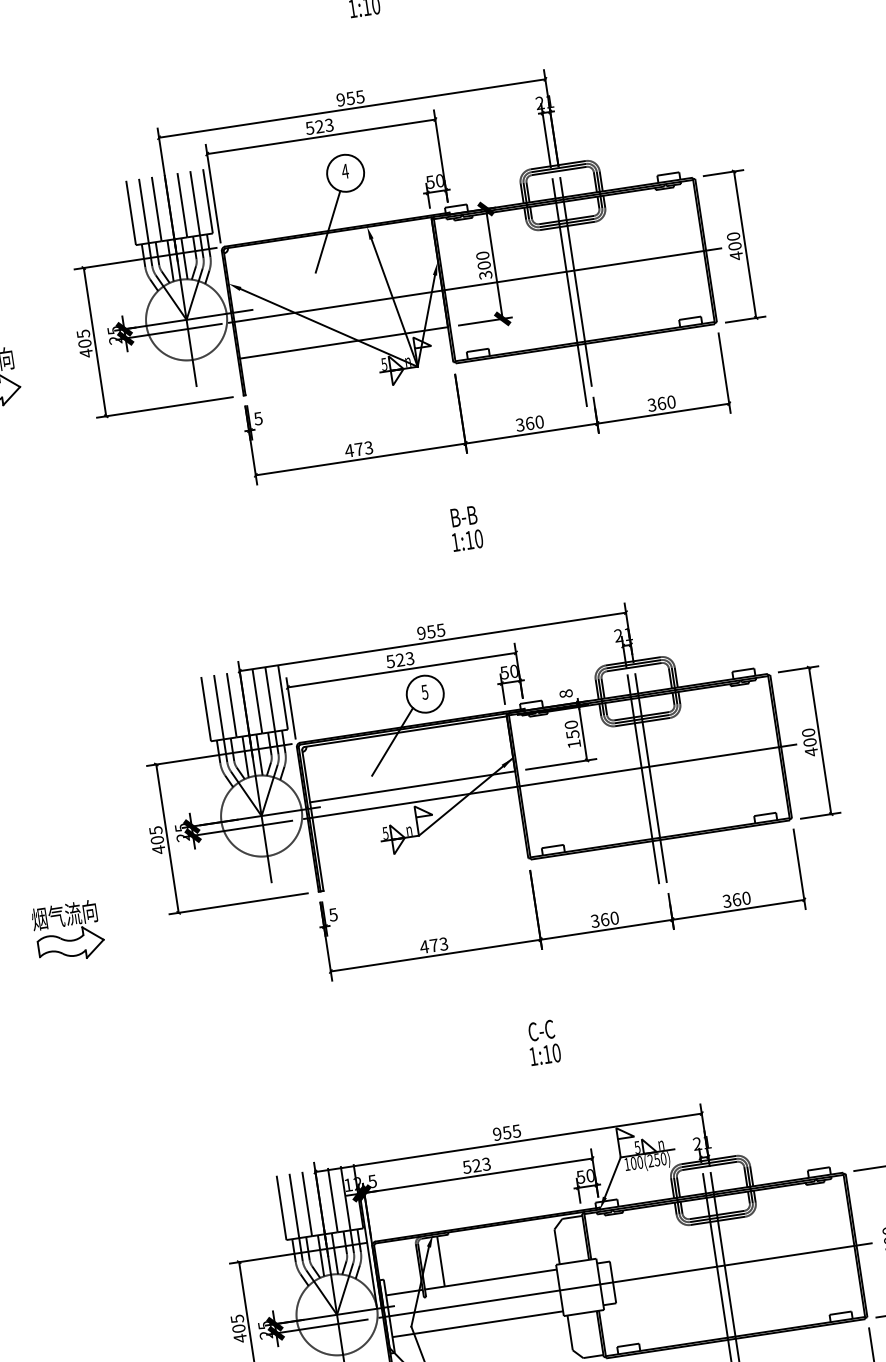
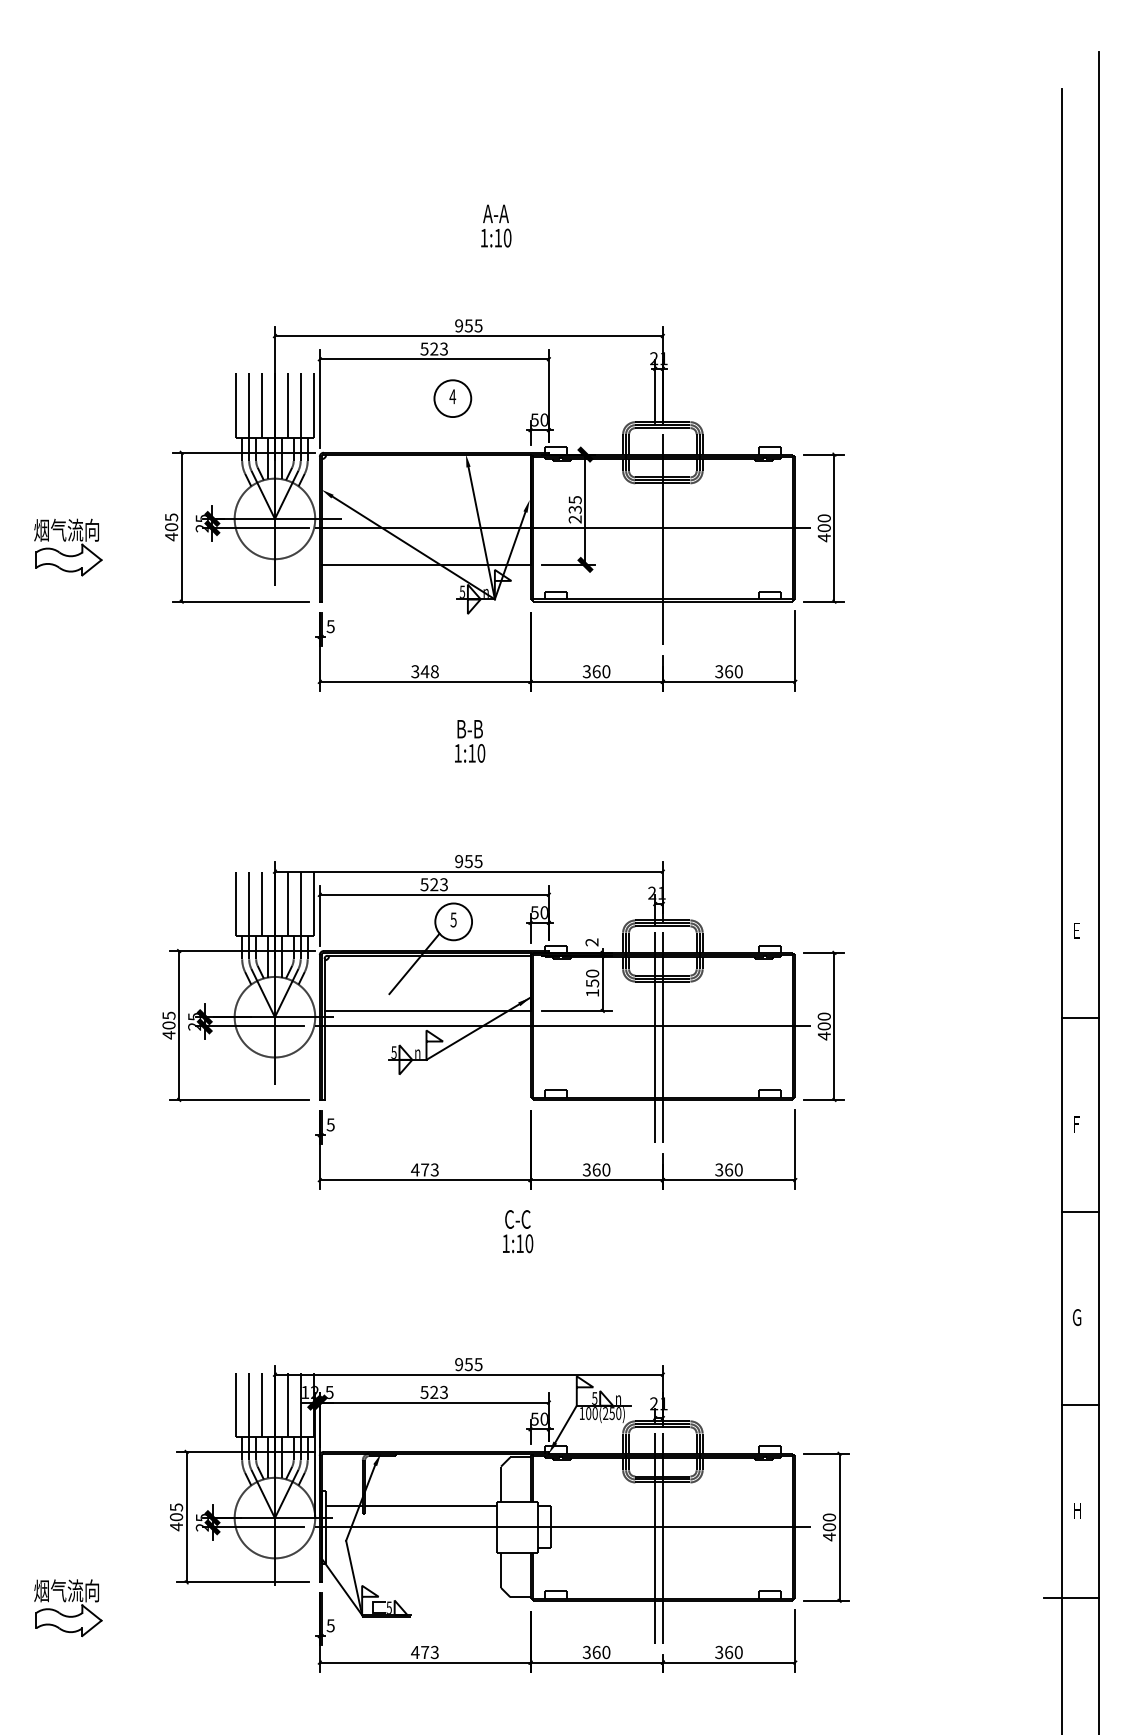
line: (327, 231) -> (426, 453), removed
text: (483, 265) -> (574, 509), 300 -> 235
line: (569, 291) -> (655, 548), removed
text: (358, 449) -> (424, 671), 473 -> 348
text: (466, 528) -> (470, 741), moved
text: (565, 693) -> (591, 942), 8 -> 2
part: (68, 925) -> (69, 1096), removed
text: (543, 1042) -> (518, 1231), moved
line: (440, 1260) -> (384, 1480), removed
line: (477, 1324) -> (411, 1548), removed

